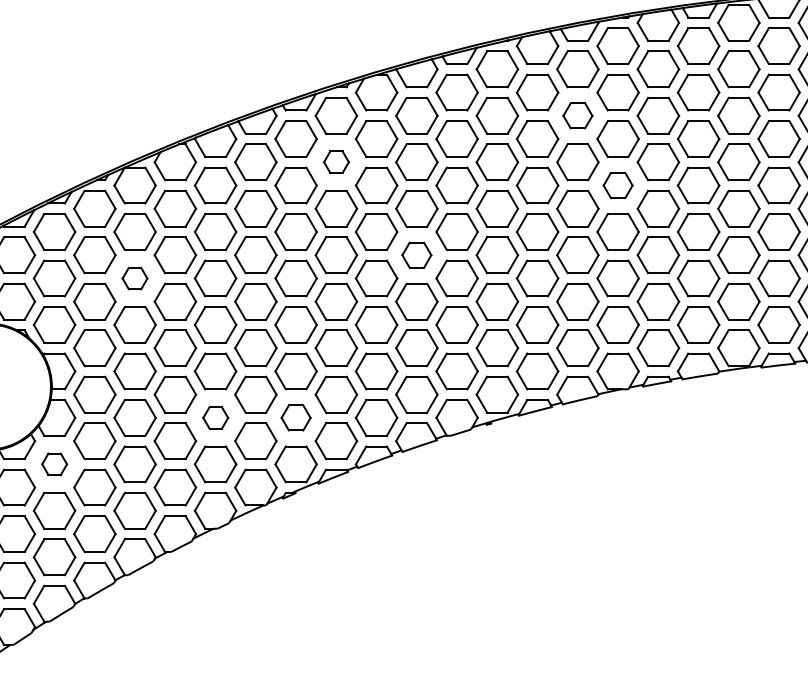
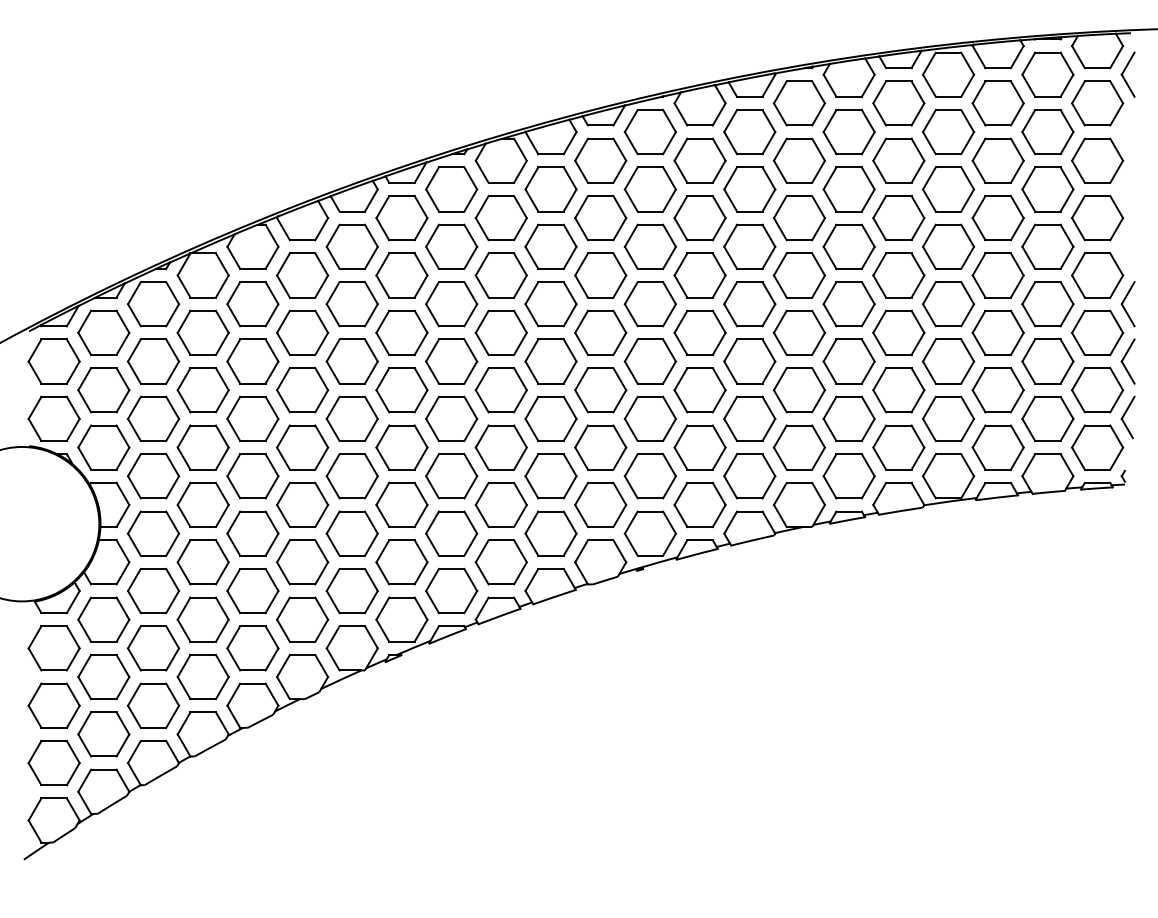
part: (577, 115) -> (749, 189), size x1.43
part: (336, 162) -> (451, 246), size x1.67
part: (618, 185) -> (799, 275), size x1.43
part: (416, 255) -> (550, 361), size x1.43
part: (134, 278) -> (202, 390), size x1.67
part: (215, 418) -> (302, 562), size x1.67
part: (295, 418) -> (401, 562), size x1.43
part: (54, 464) -> (103, 619), size x1.67

